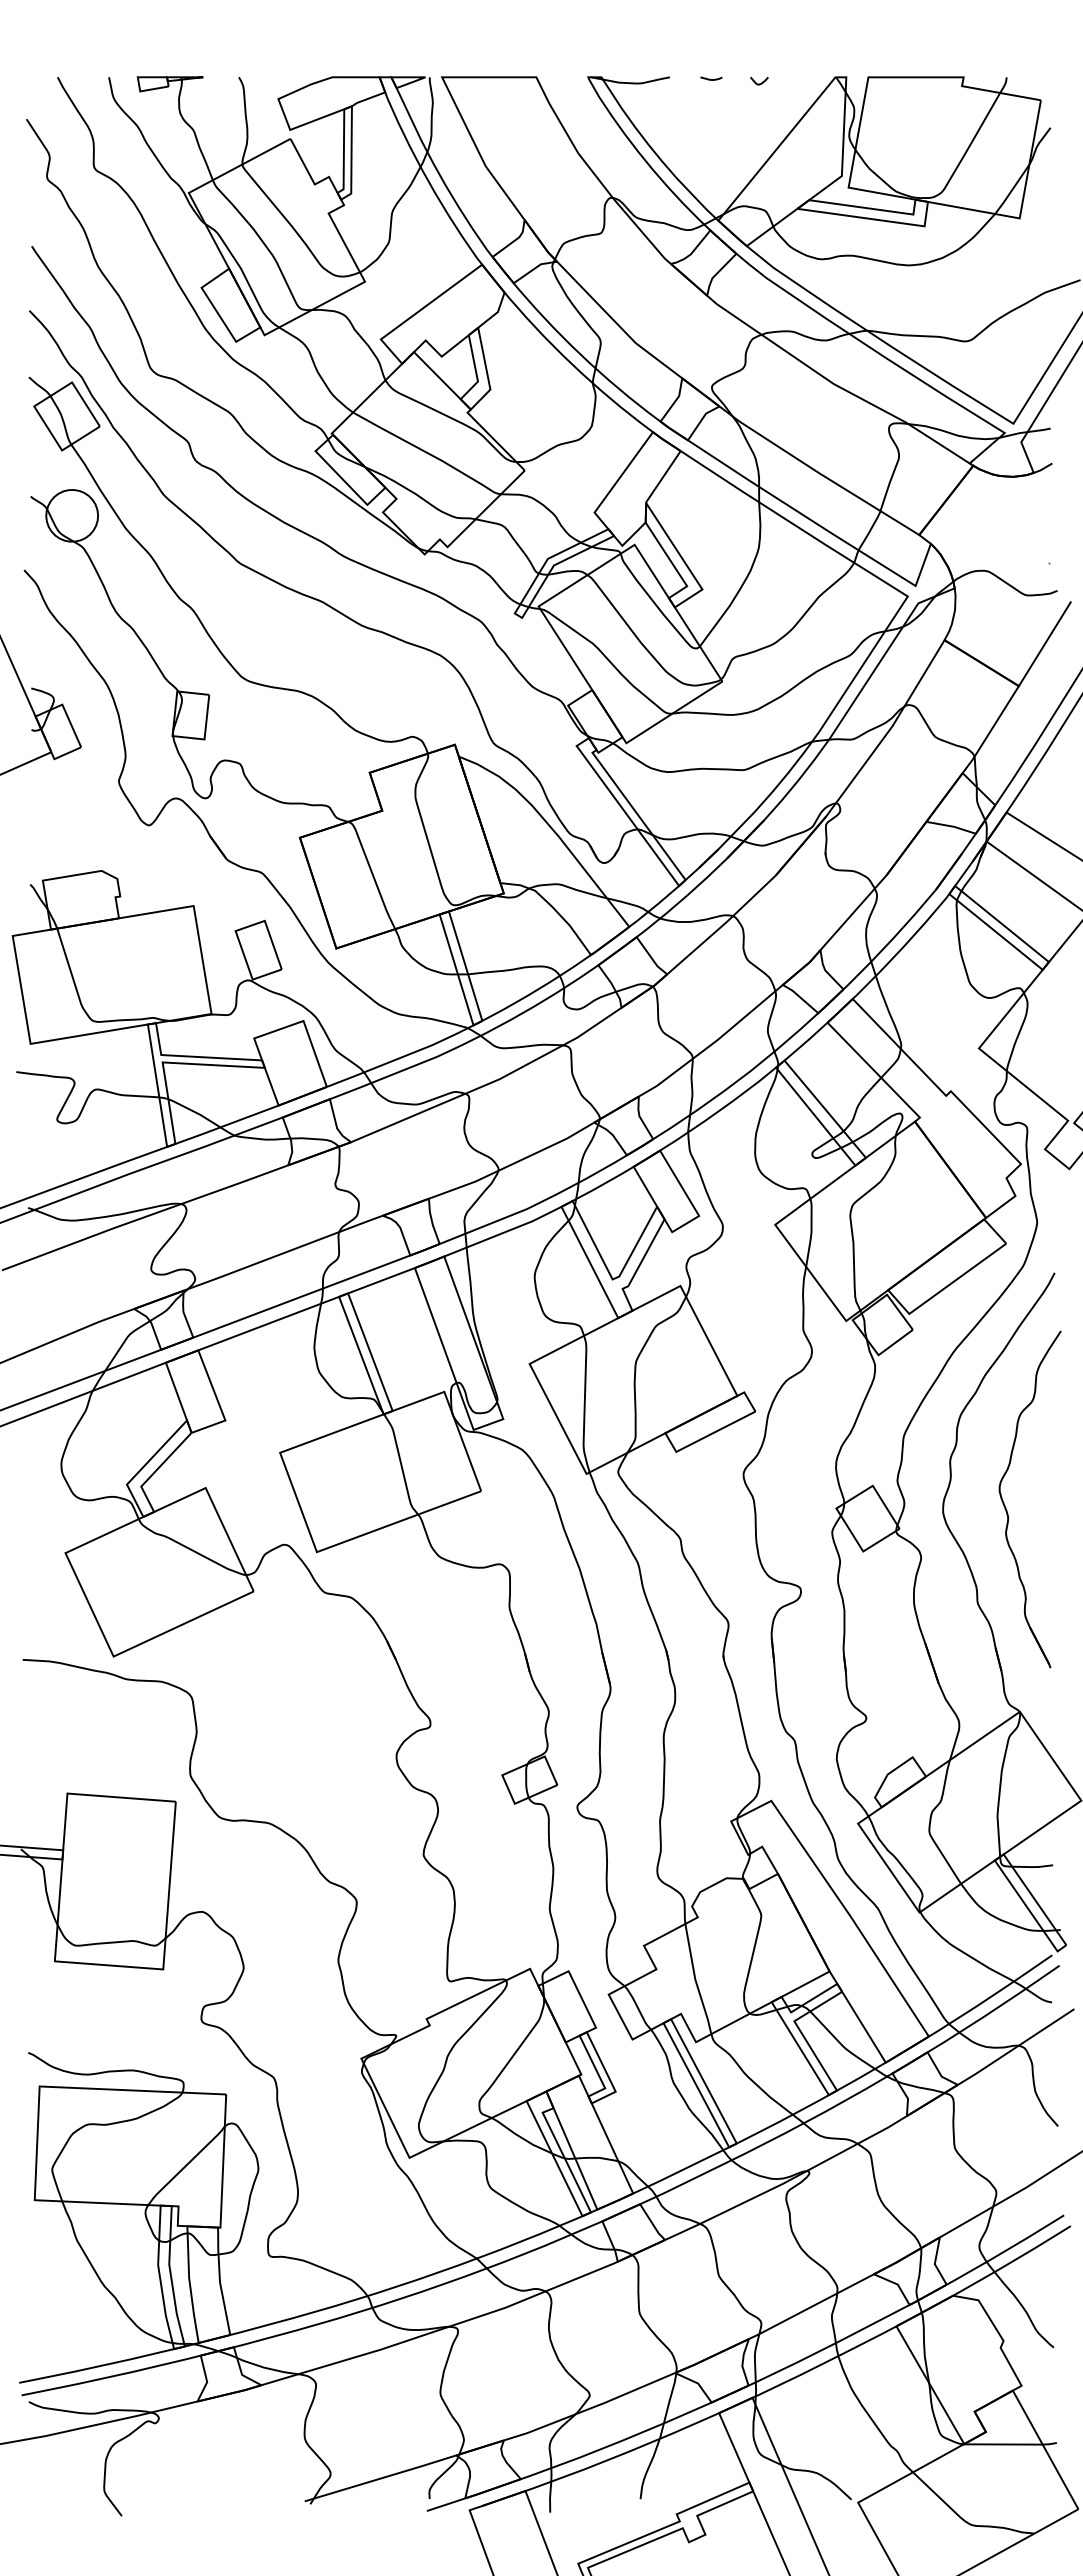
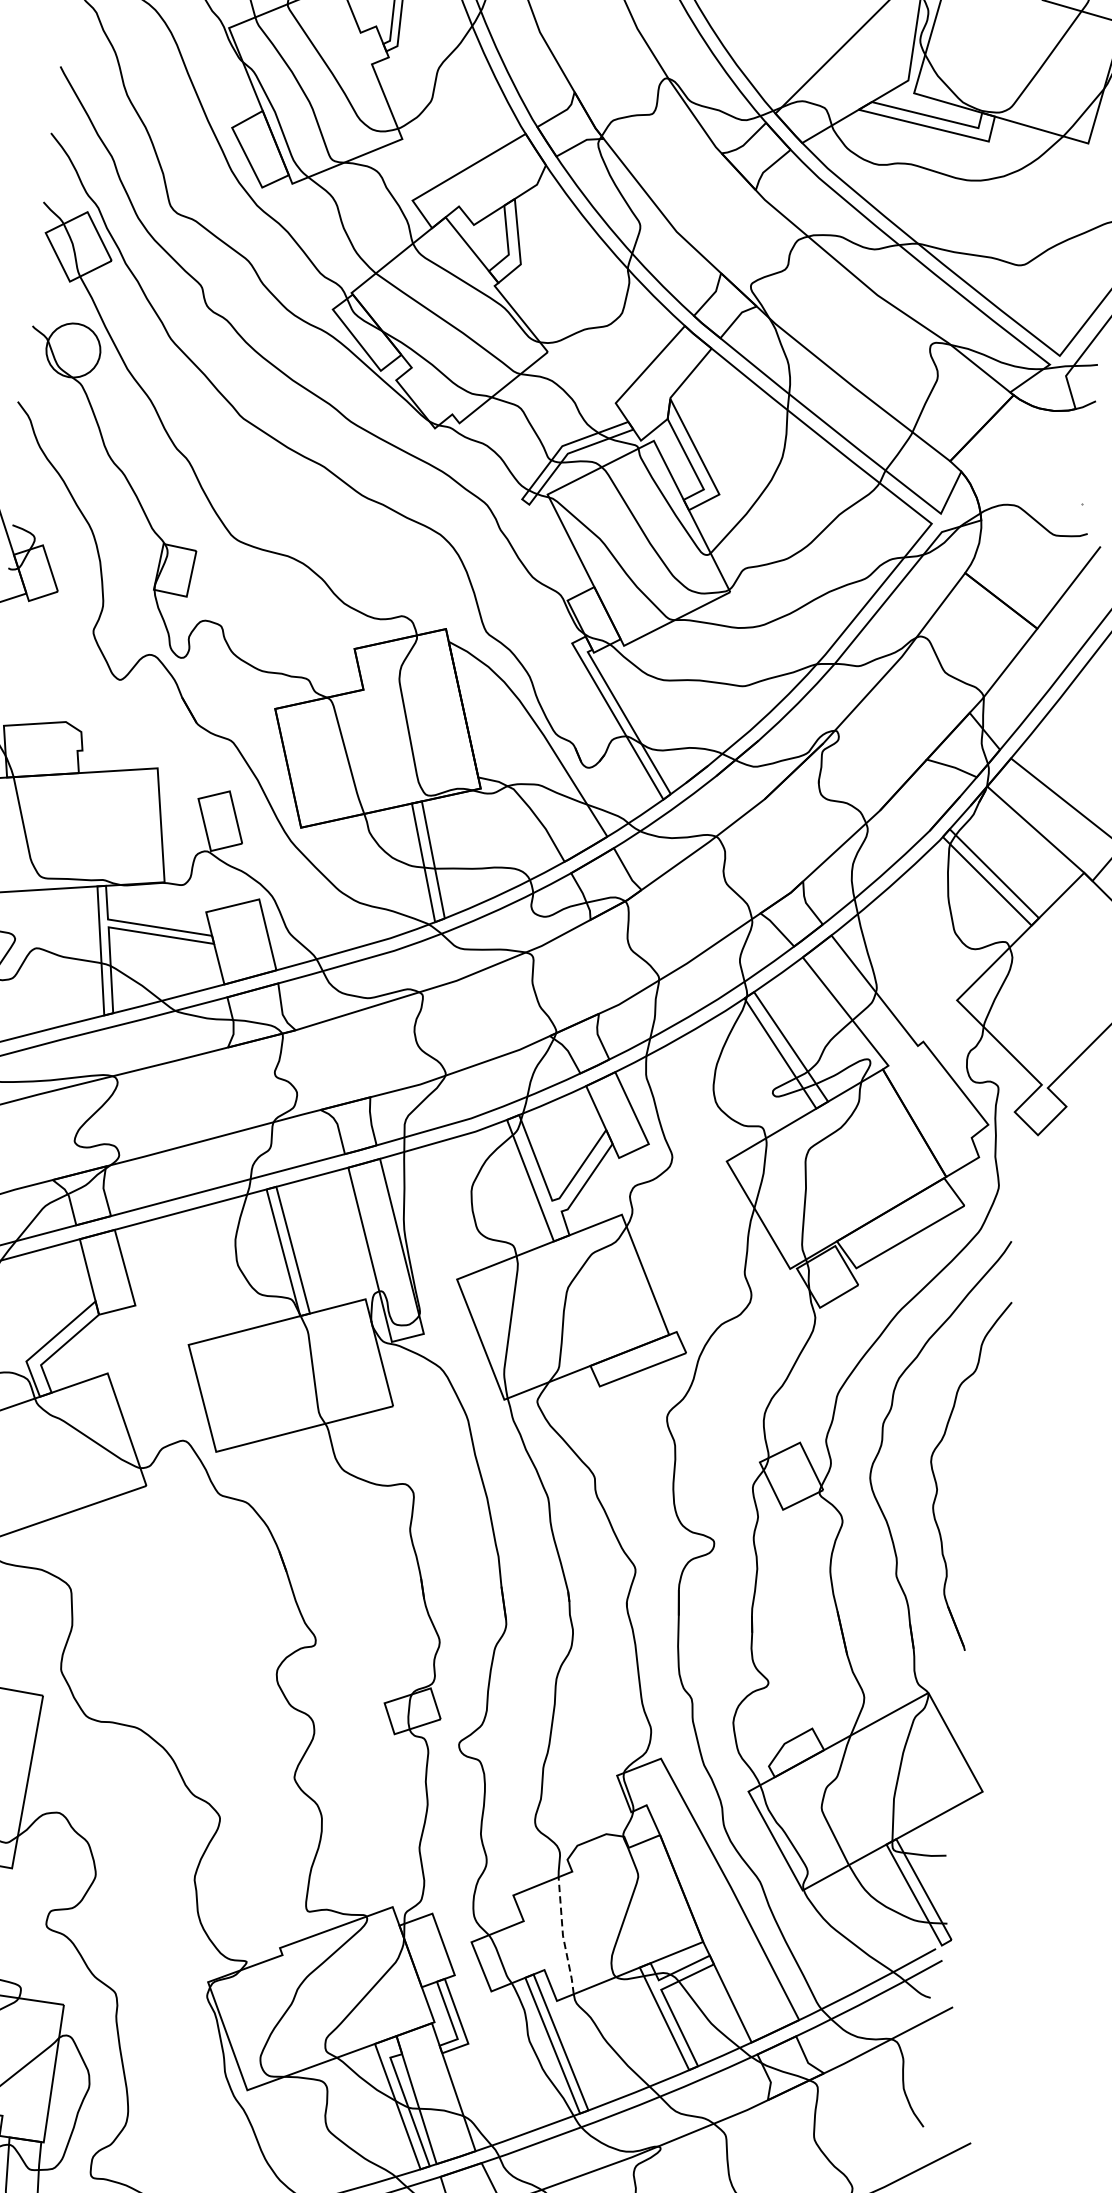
line: (695, 1979) -> (563, 1935), solid -> dashed

